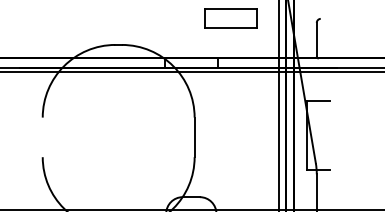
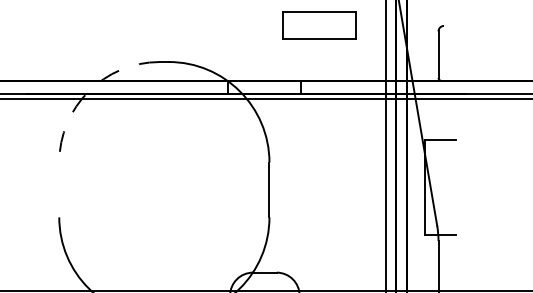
arc: (64, 66) -> (89, 91), solid -> dashed

